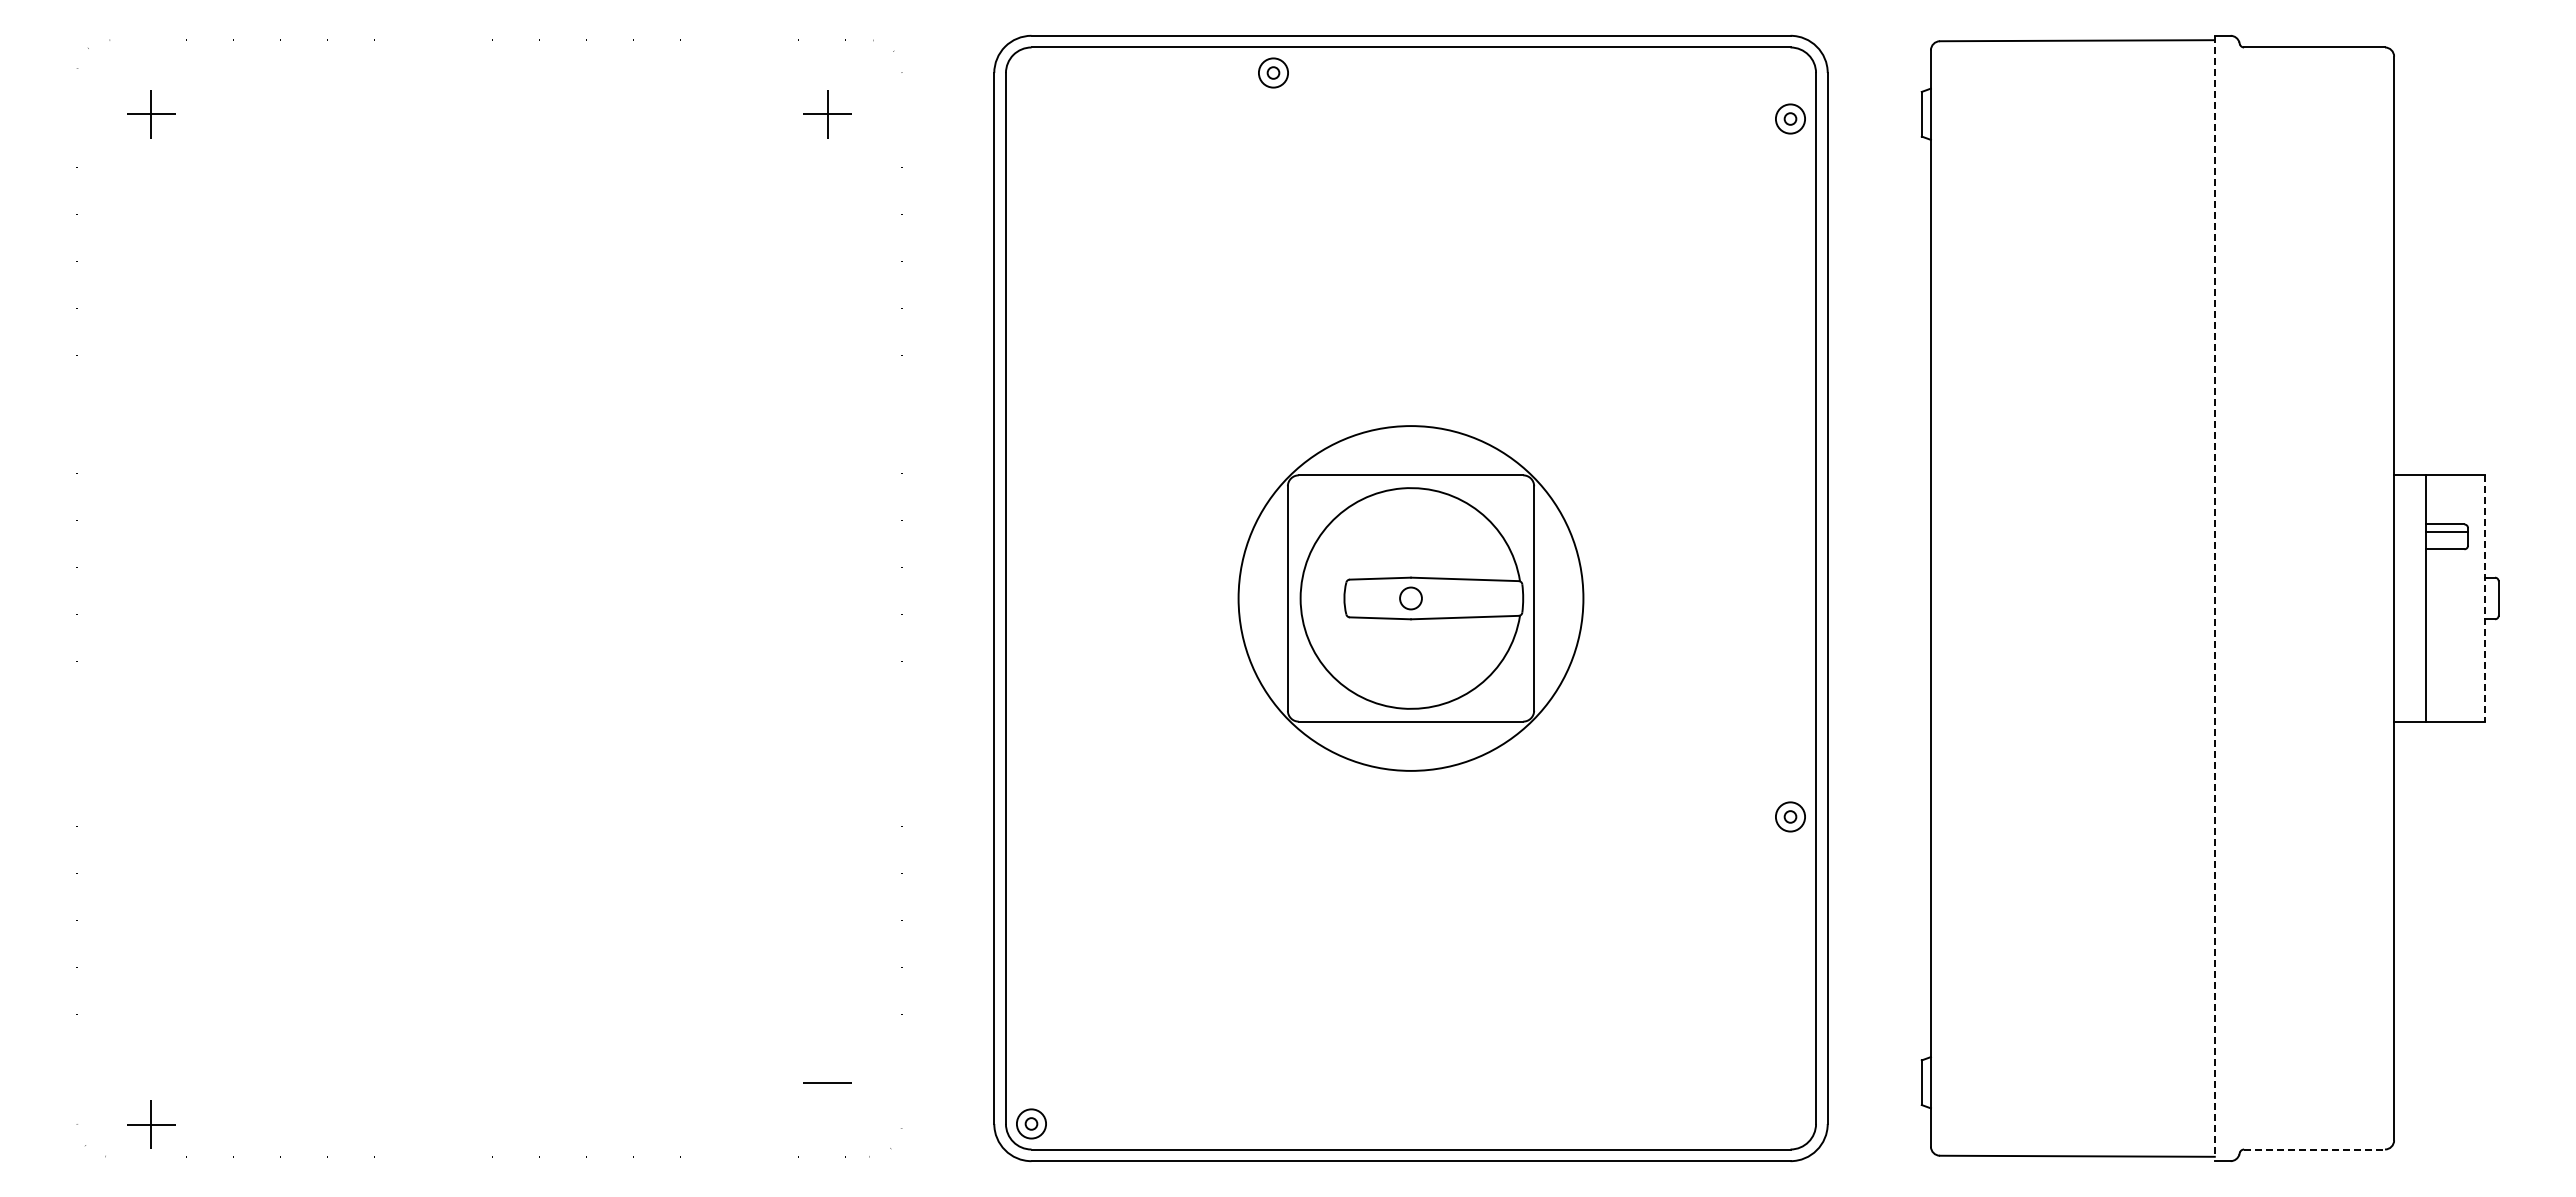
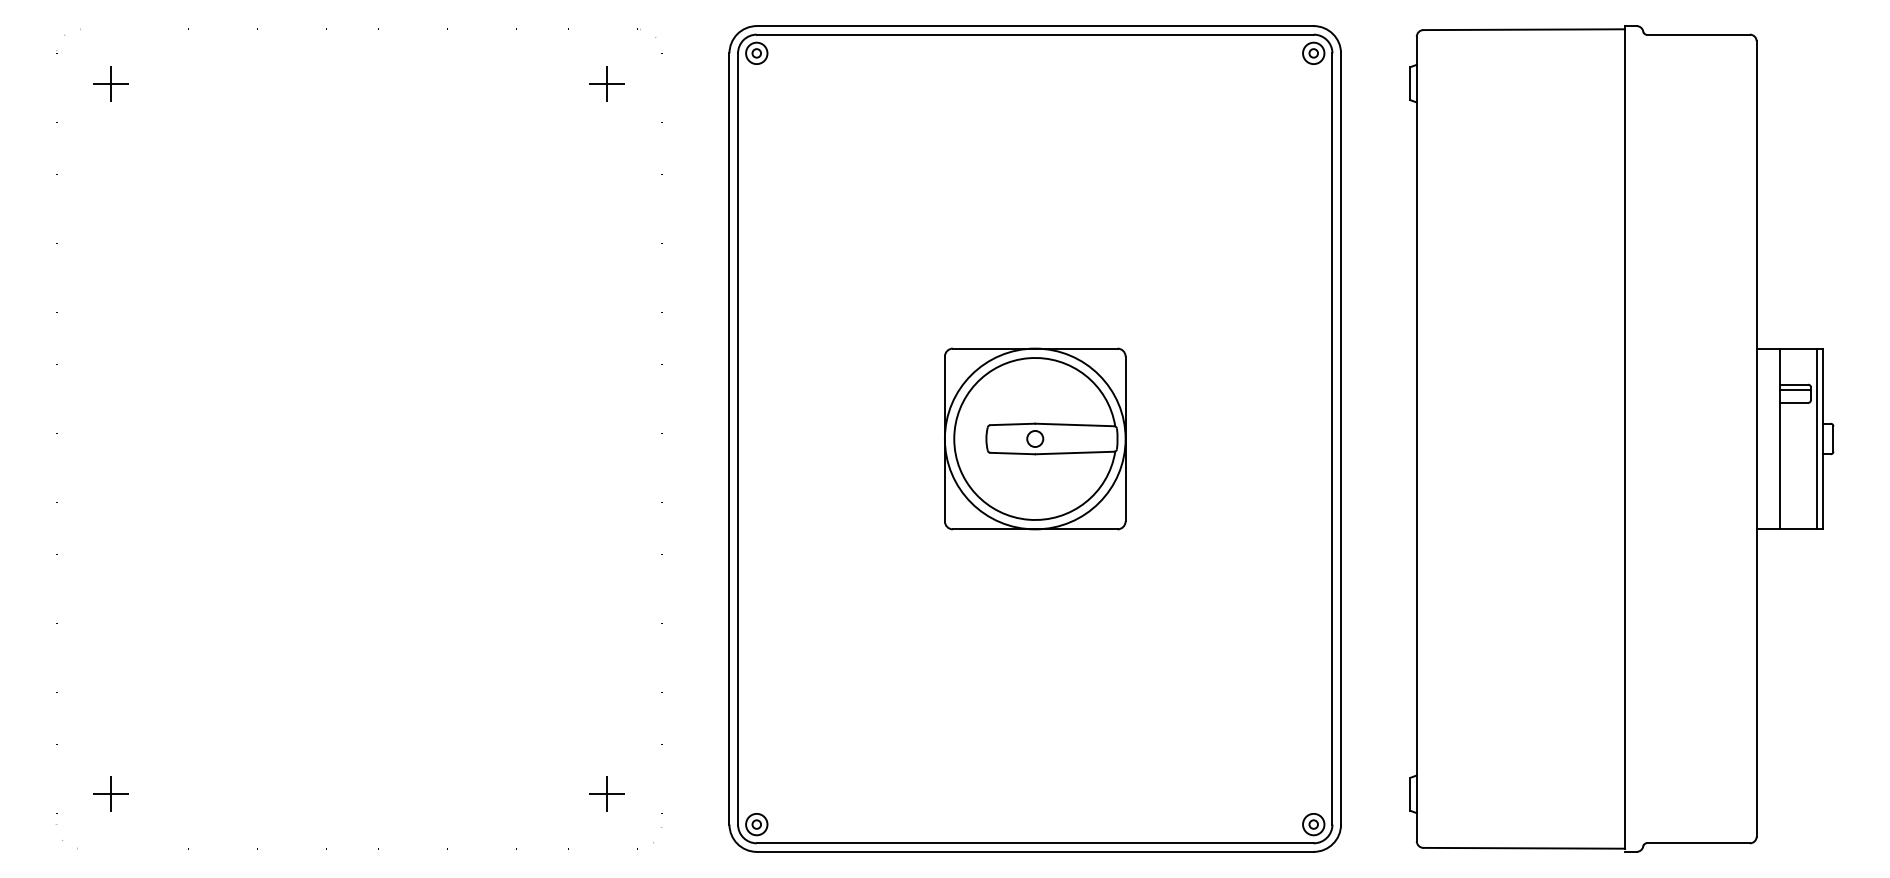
part: (1273, 72) -> (756, 53), moved
part: (1790, 118) -> (1313, 53), moved
line: (2214, 596) -> (1624, 437), dashed -> solid
circle: (1410, 598) -> (1034, 439), size x0.71
line: (2476, 598) -> (1817, 439), added
line: (2484, 598) -> (1822, 439), dashed -> solid
part: (1790, 816) -> (1313, 824), moved
line: (827, 1082) -> (607, 794), added
part: (151, 1124) -> (111, 794), moved
line: (2315, 1149) -> (1698, 843), dashed -> solid

